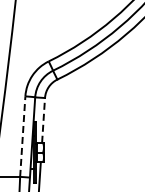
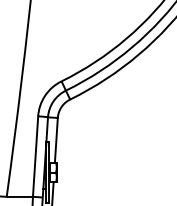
line: (43, 119) -> (56, 139), dashed -> solid
line: (22, 136) -> (35, 156), dashed -> solid

